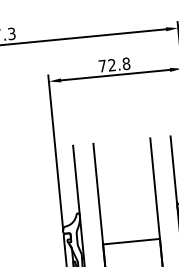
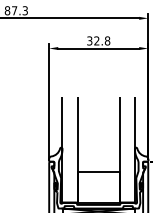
text: (102, 65) -> (89, 40), 72.8 -> 32.8

